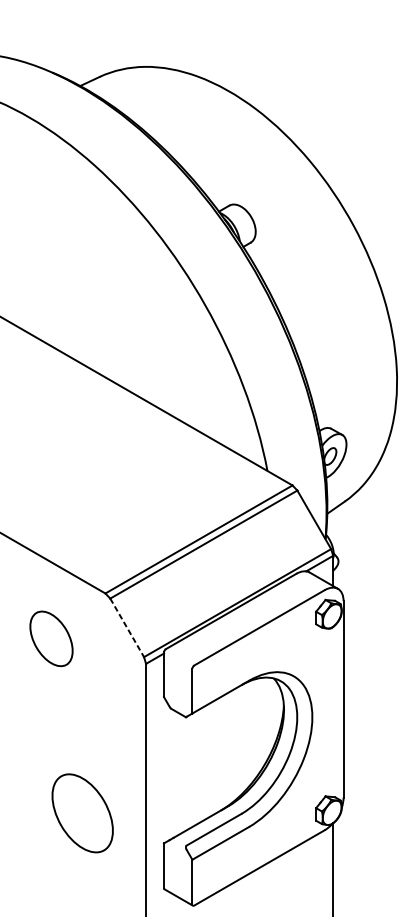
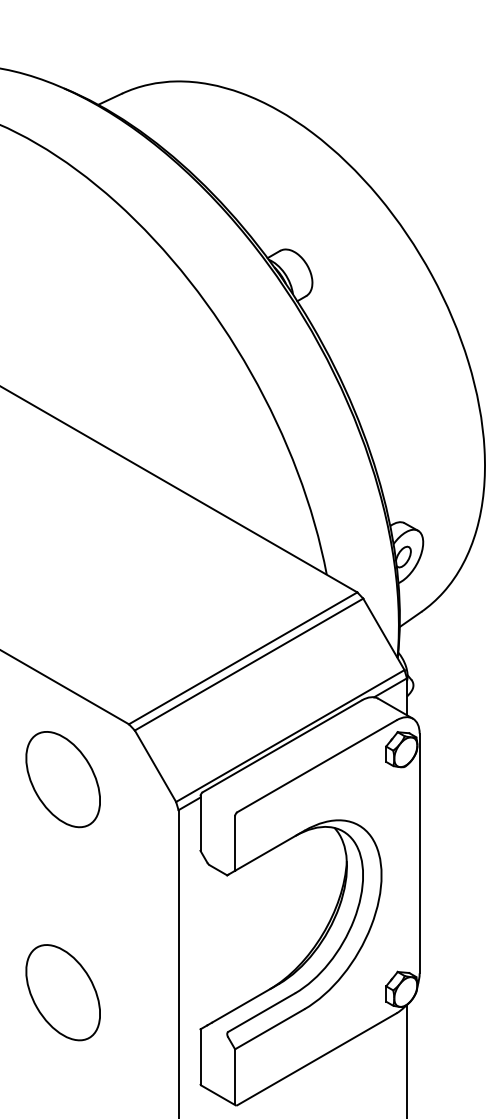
line: (127, 628) -> (155, 766), dashed -> solid
part: (50, 638) -> (62, 779), size x1.43
part: (82, 813) -> (62, 992), moved

